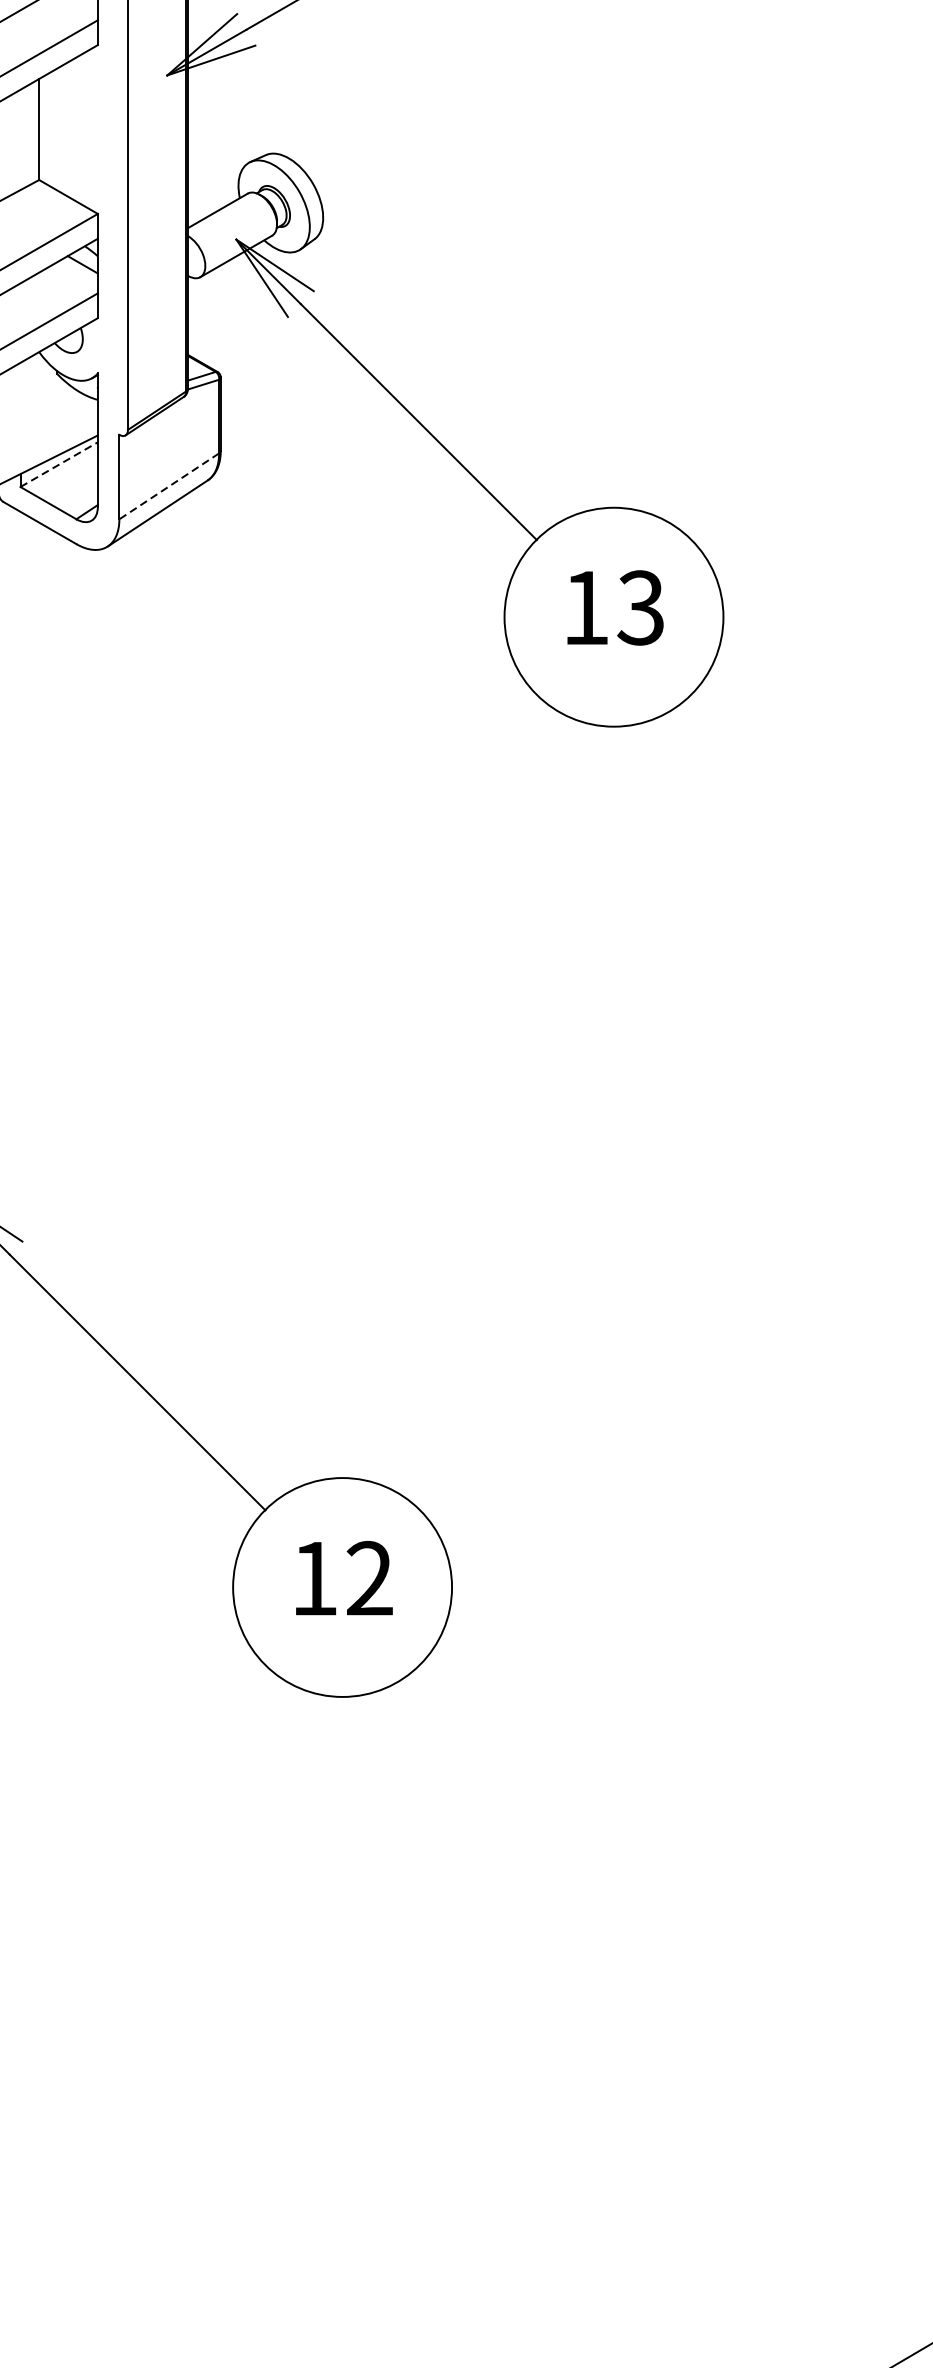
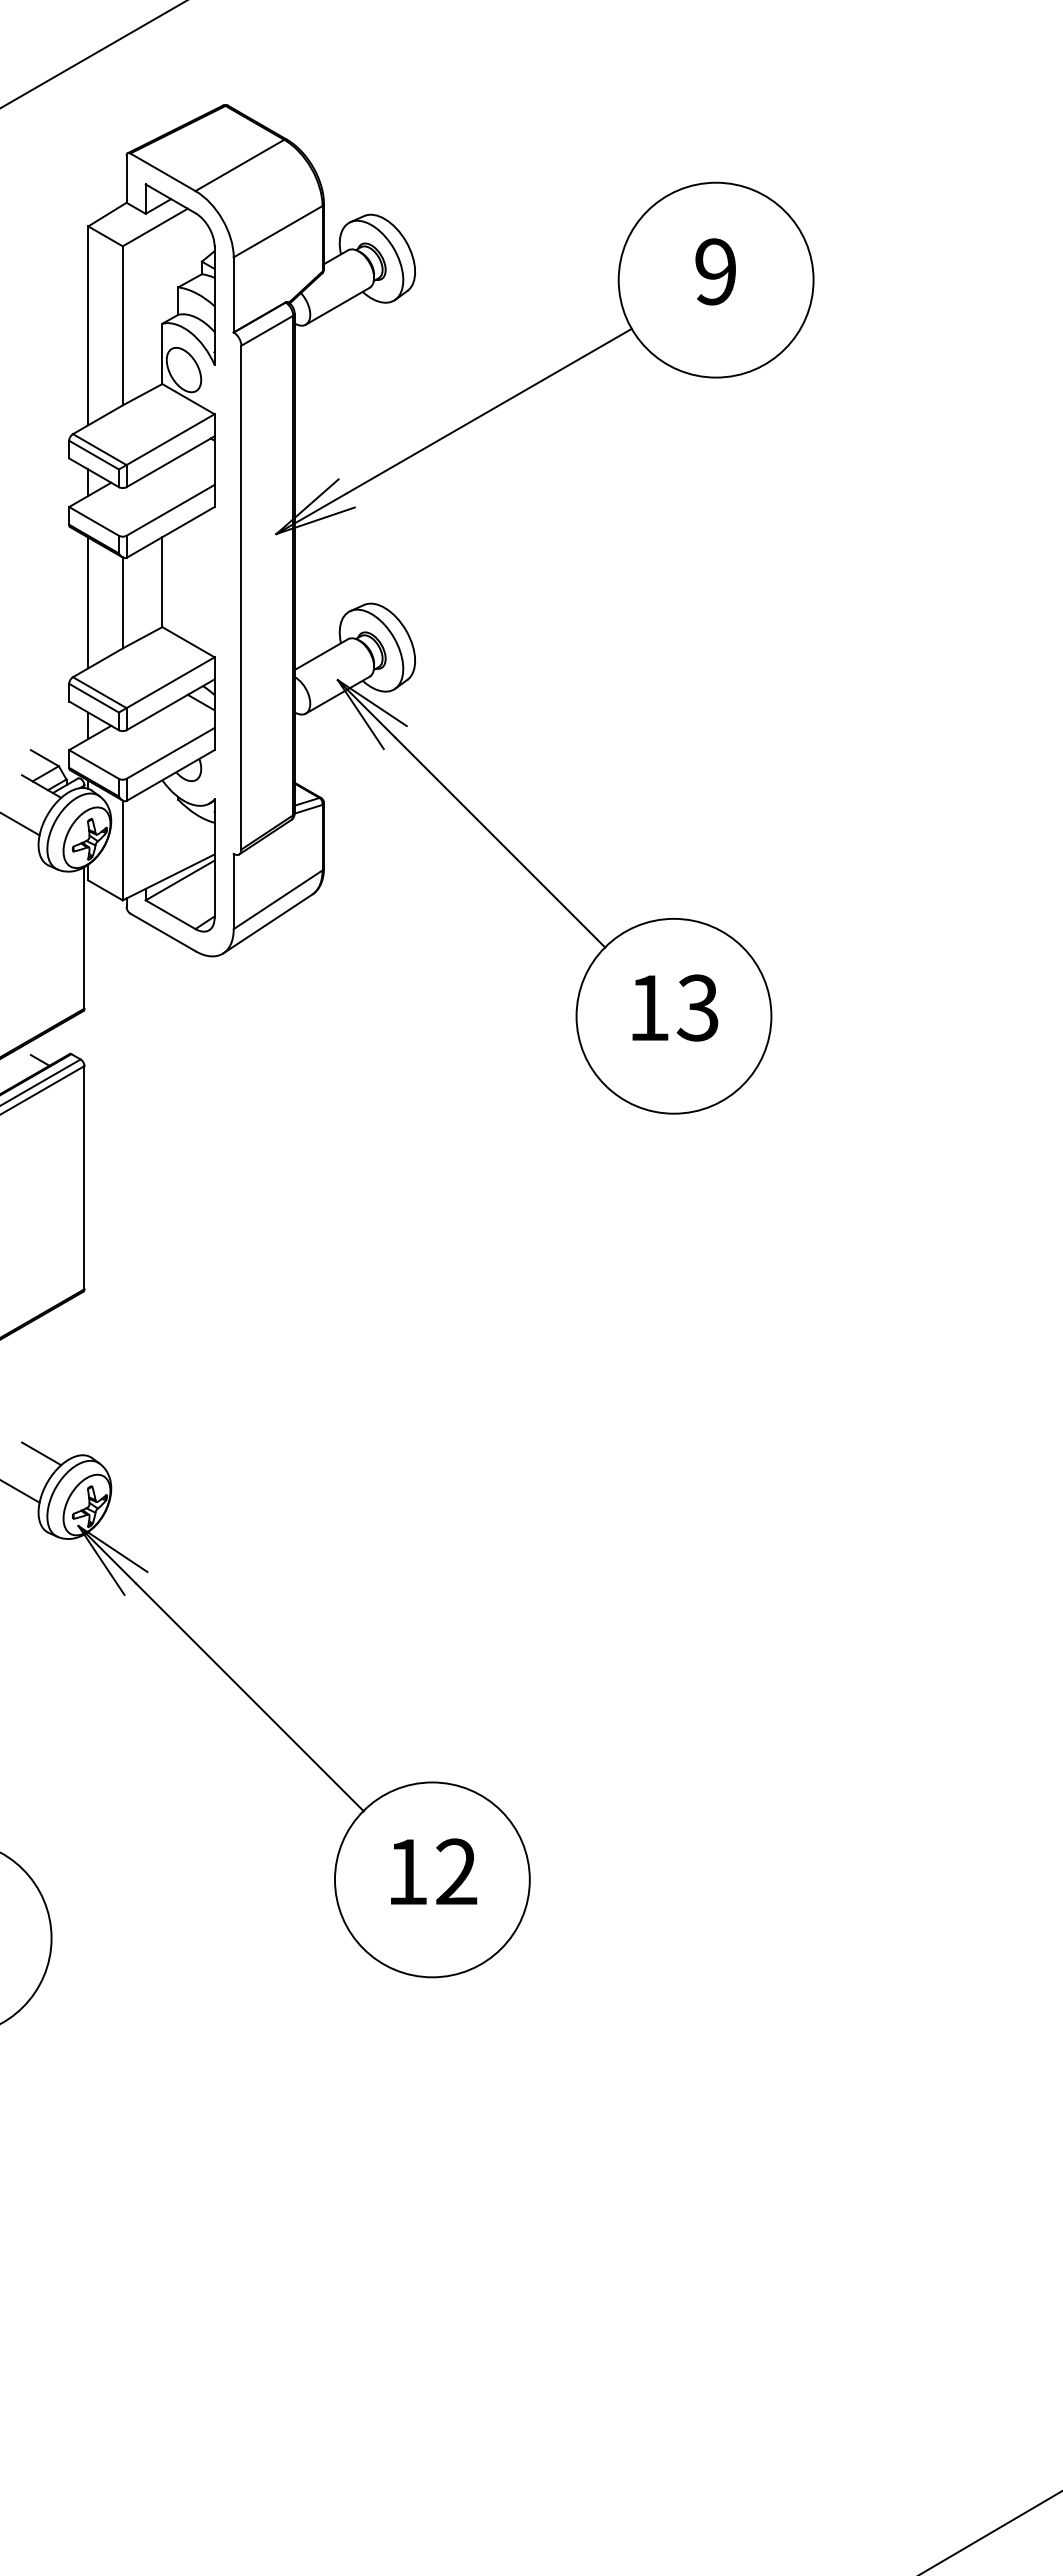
line: (59, 464) -> (180, 880), dashed -> solid
line: (168, 487) -> (277, 900), dashed -> solid

